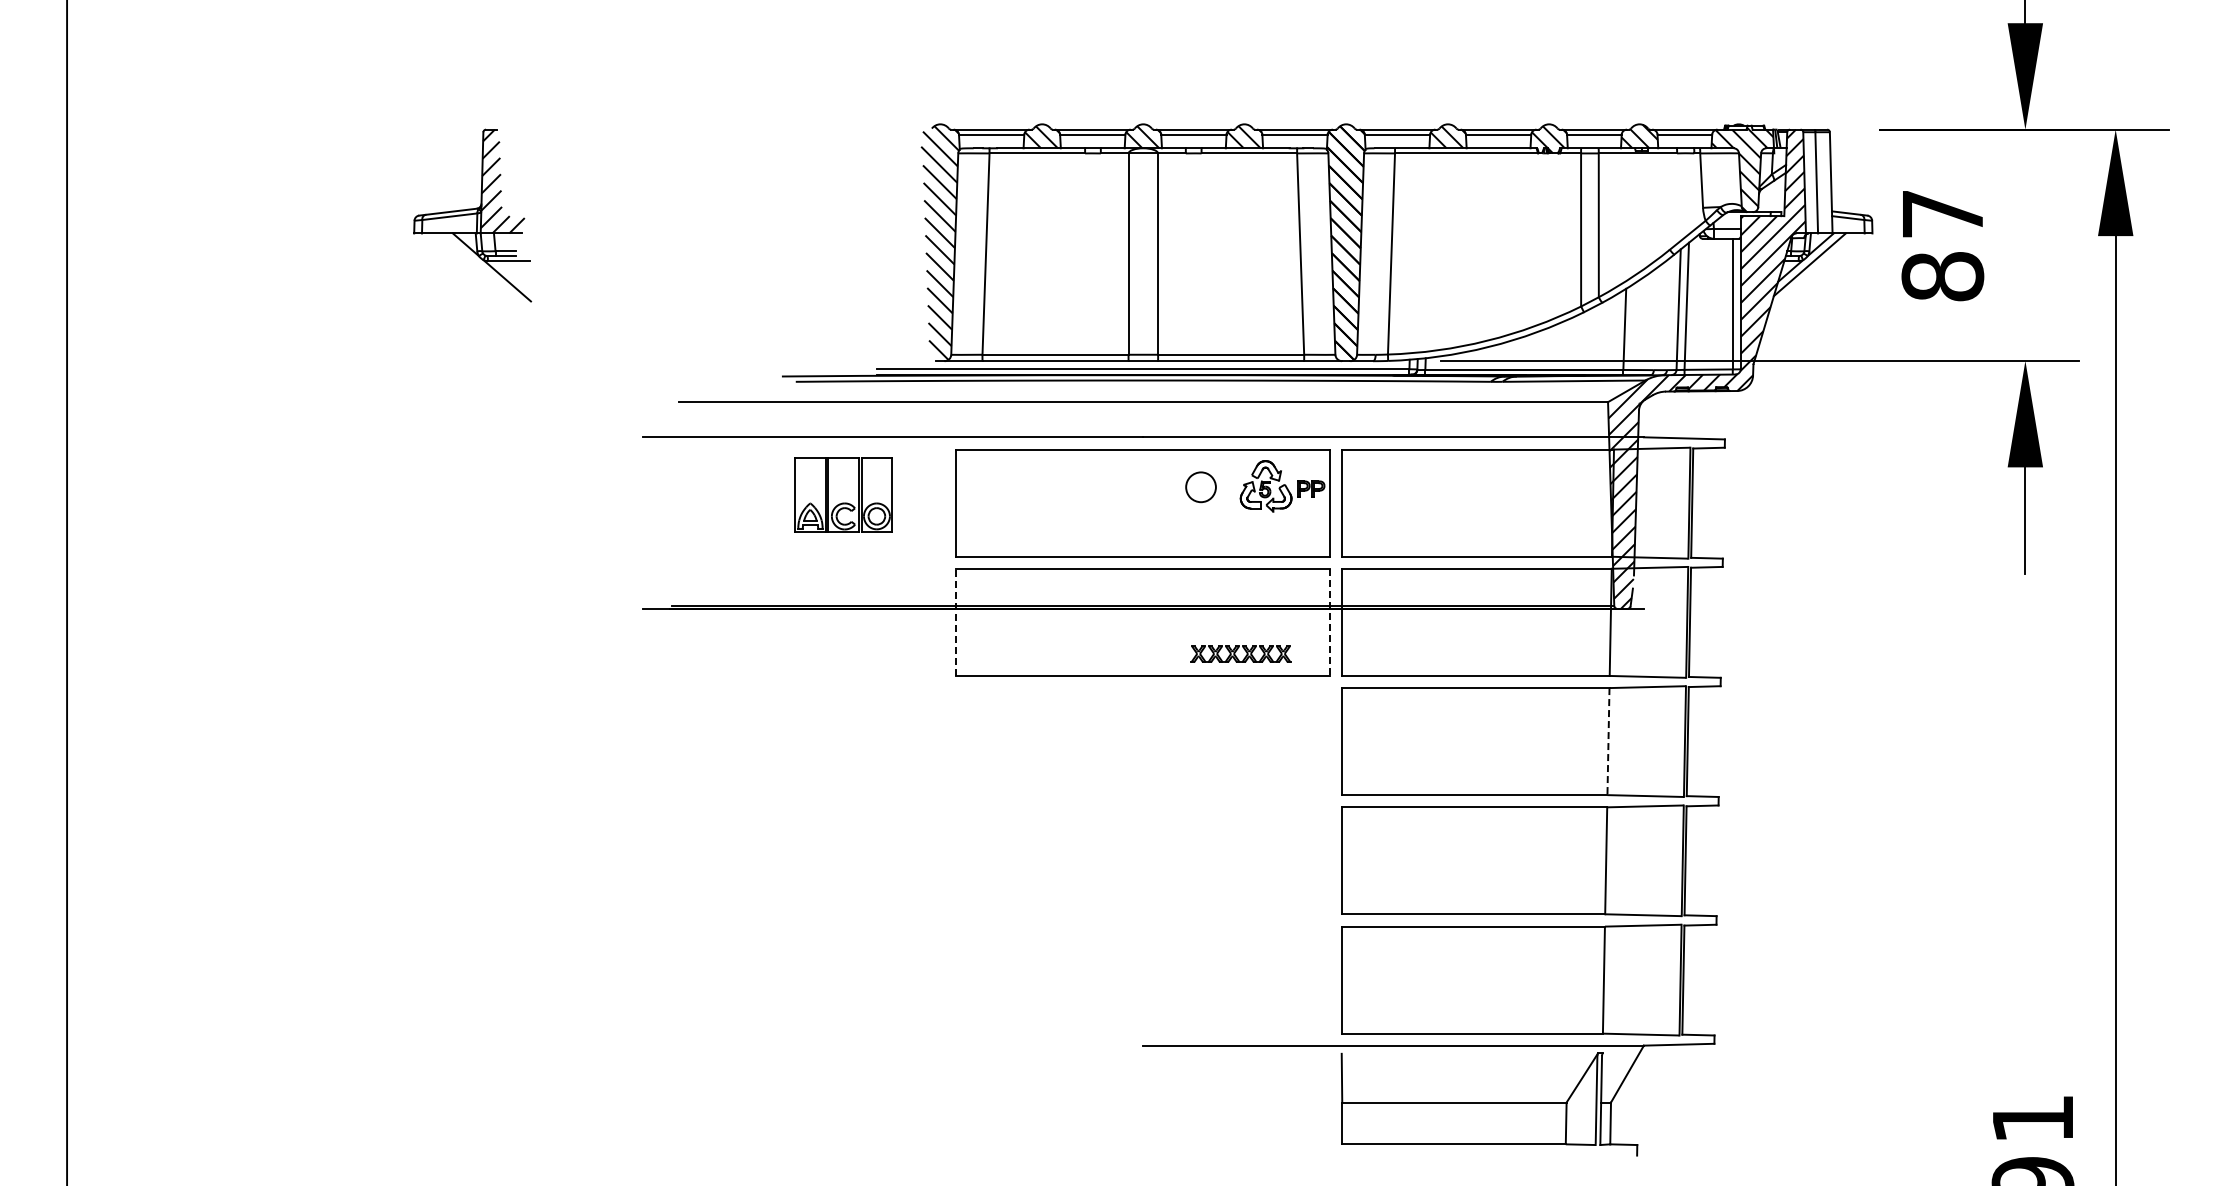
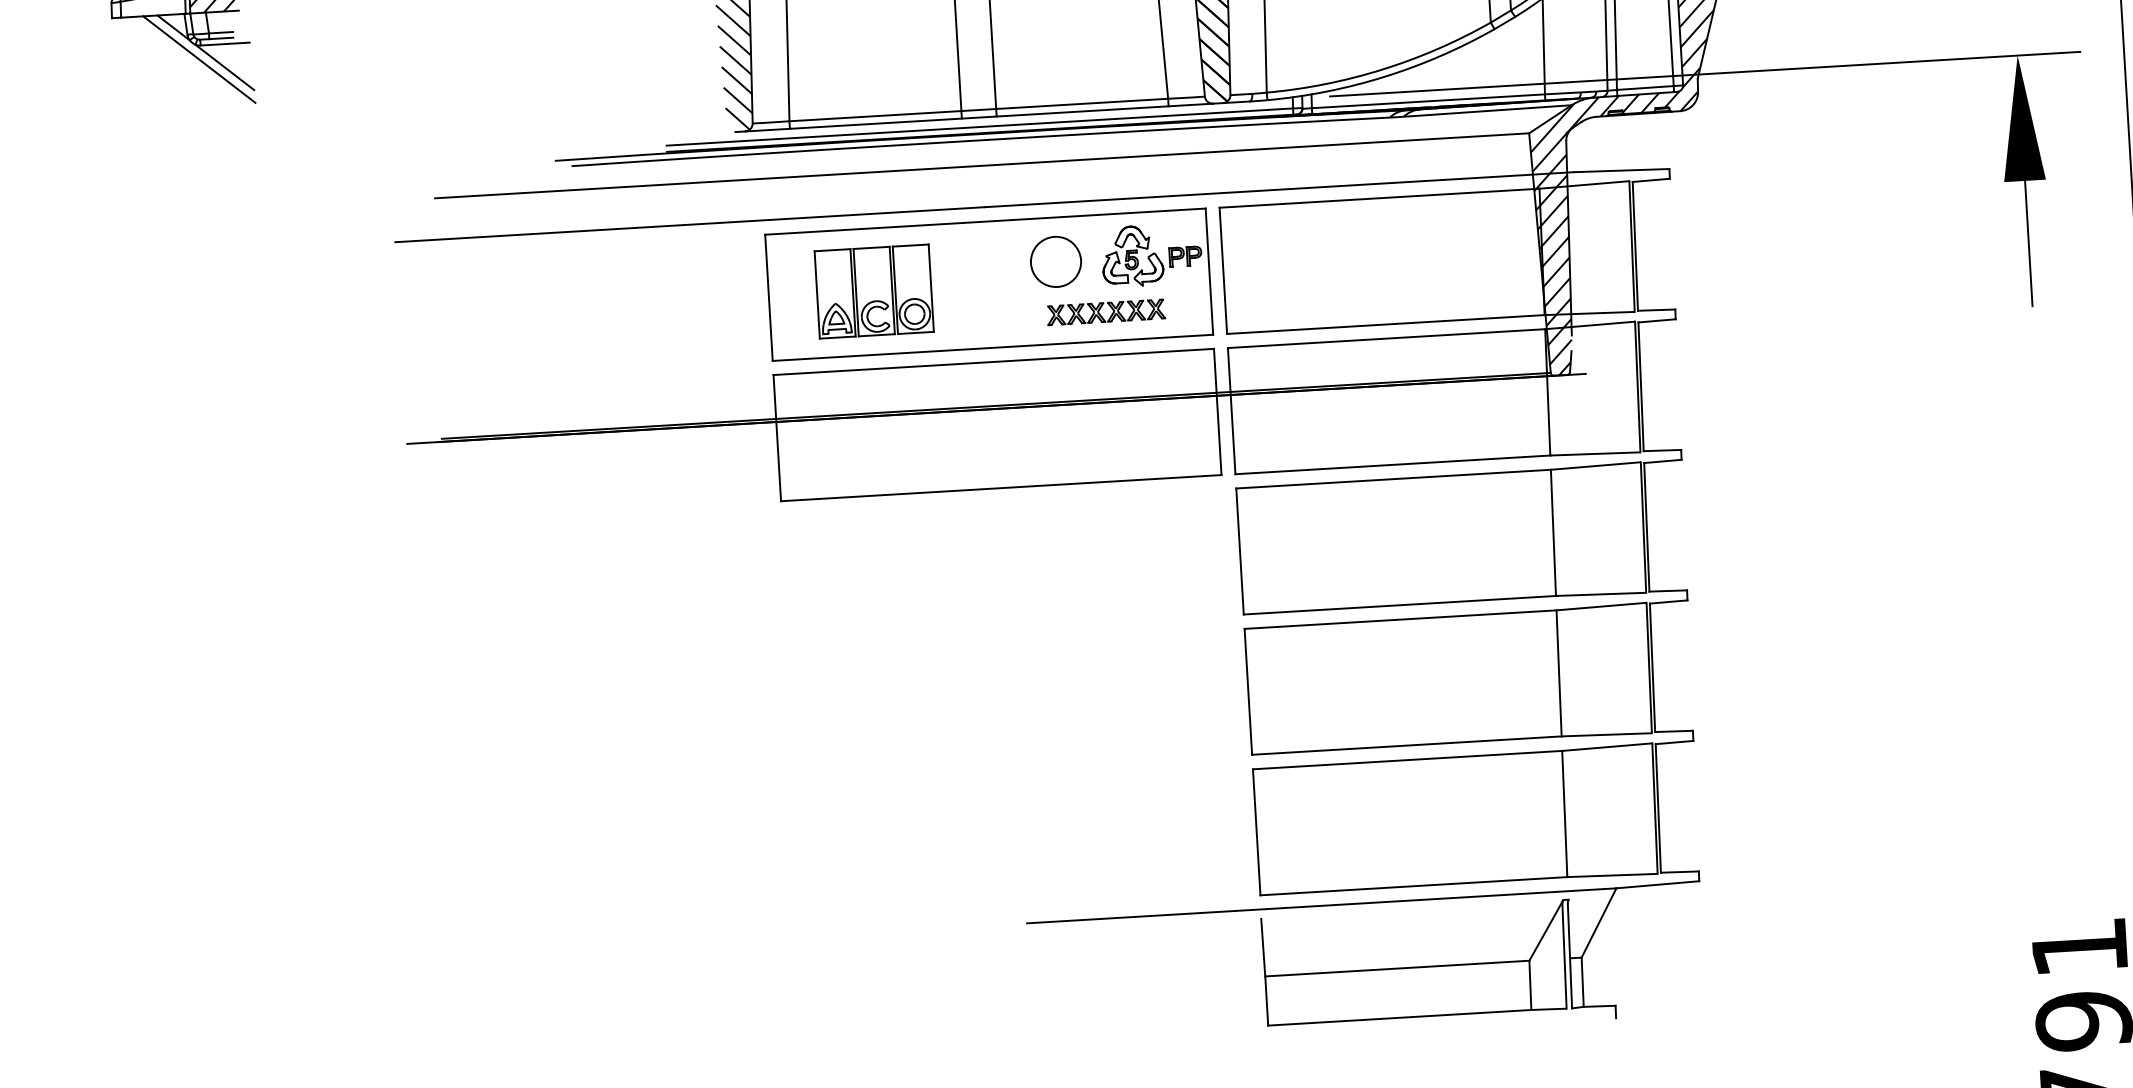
line: (485, 272) -> (198, 59), added
part: (1200, 487) -> (1055, 262), size x1.43
part: (843, 494) -> (873, 290), moved
line: (956, 622) -> (777, 438), dashed -> solid
line: (1330, 622) -> (1217, 412), dashed -> solid
part: (1240, 653) -> (1105, 311), moved
line: (1608, 741) -> (1553, 532), dashed -> solid

